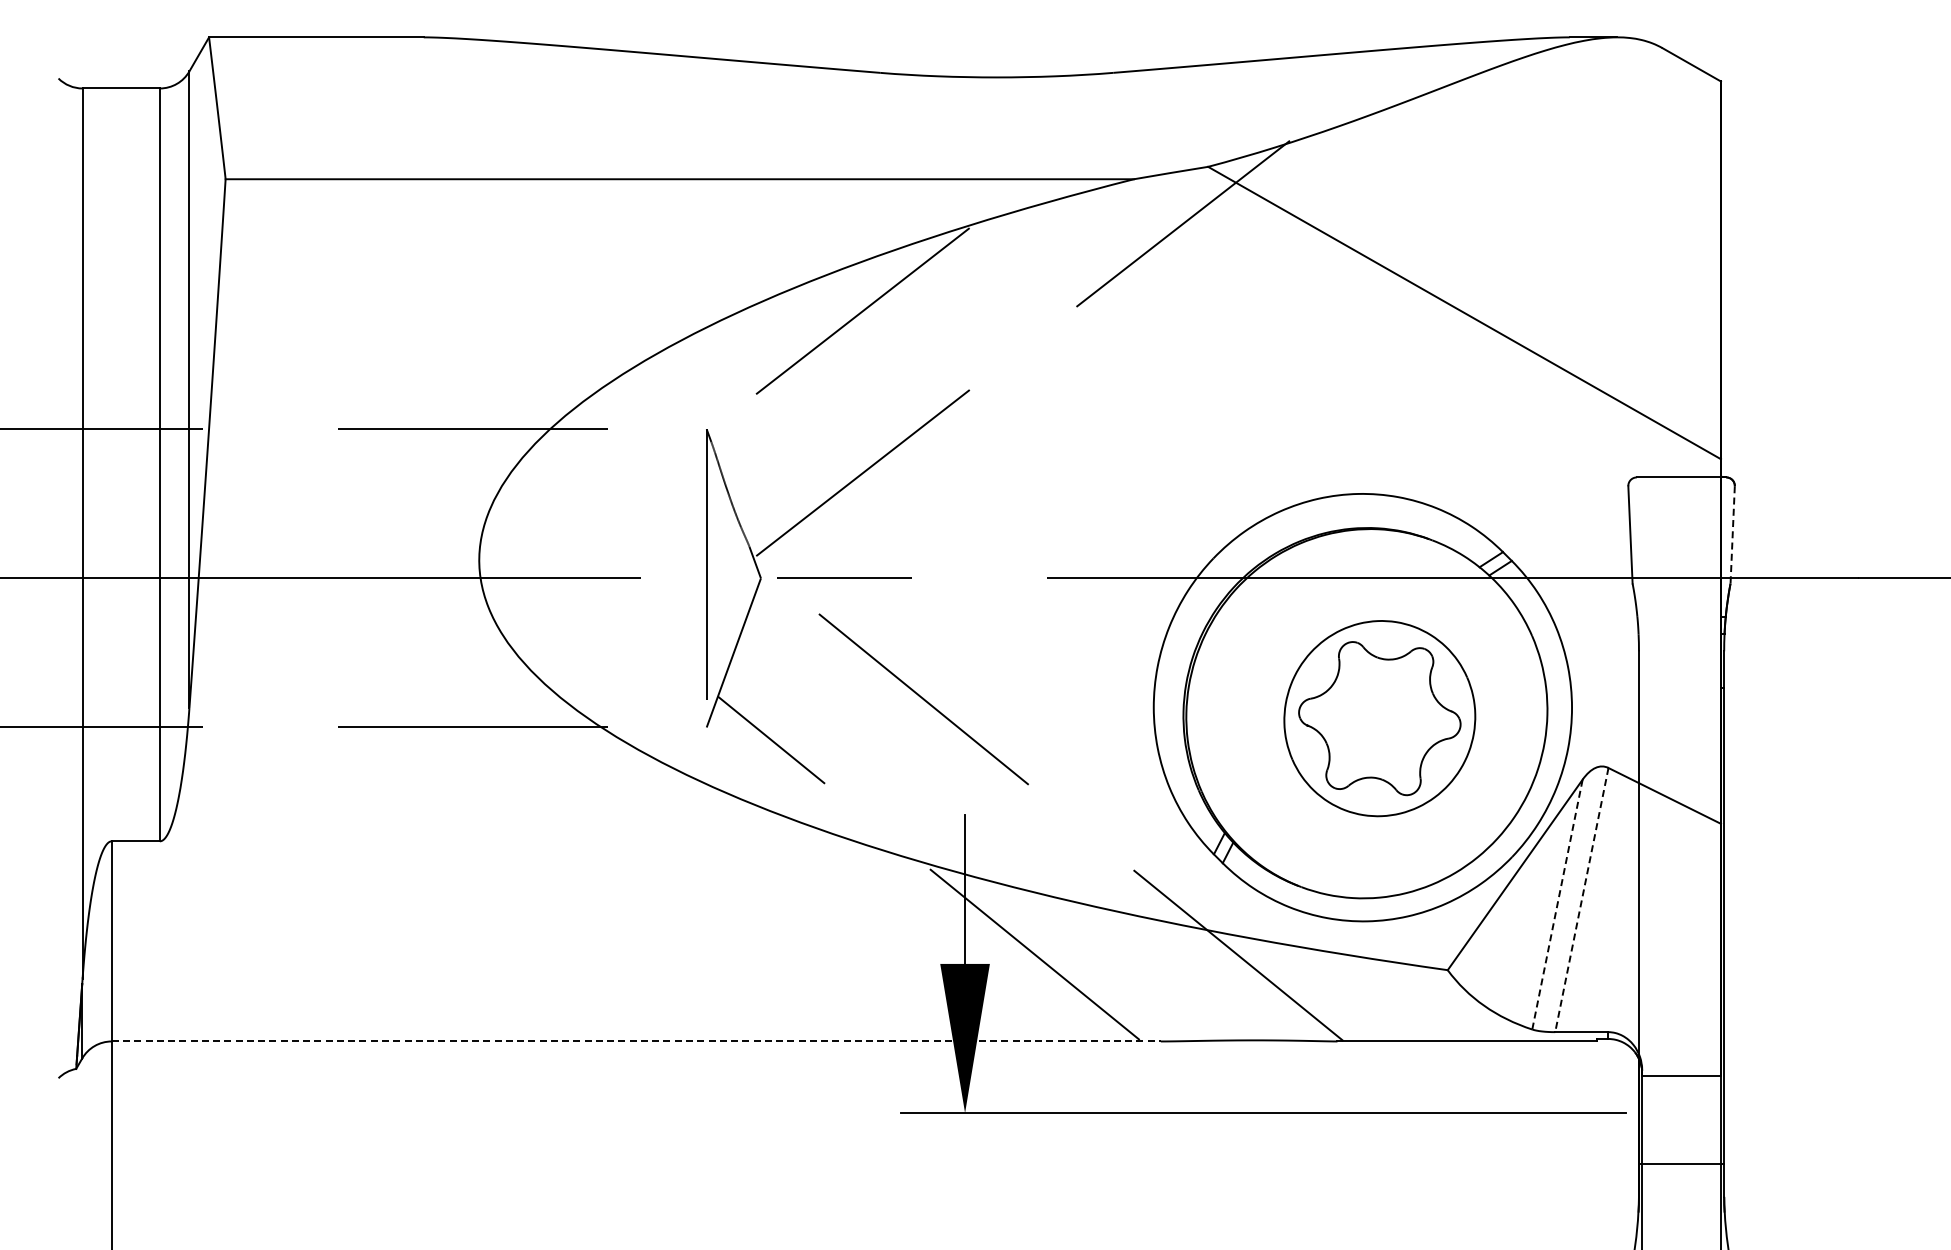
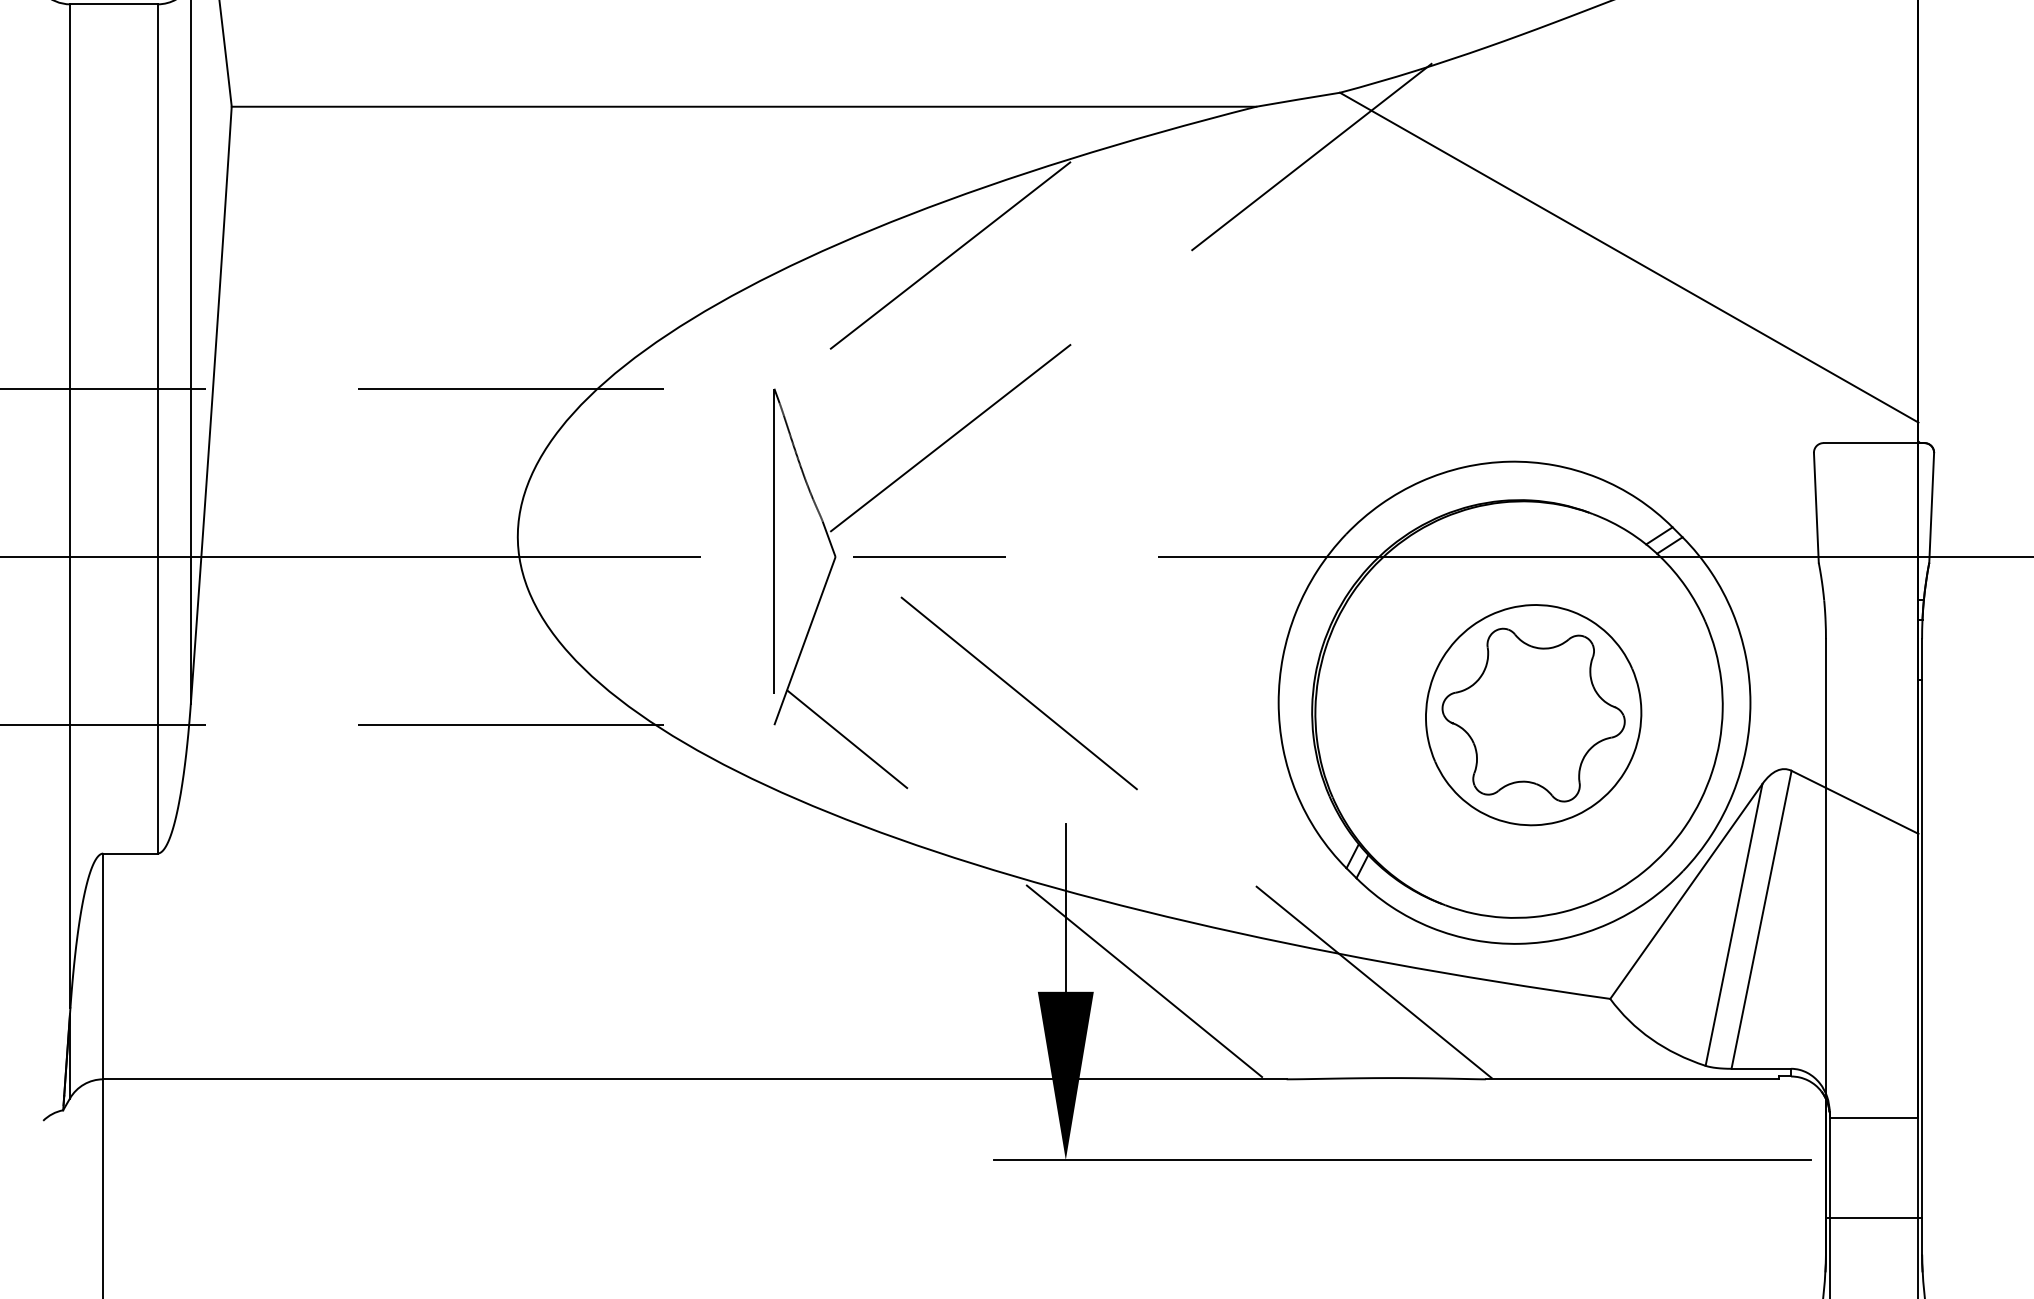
line: (1732, 534) -> (1931, 507), dashed -> solid
line: (1581, 900) -> (1761, 920), dashed -> solid
line: (1557, 904) -> (1734, 924), dashed -> solid
line: (636, 1041) -> (695, 1079), dashed -> solid

